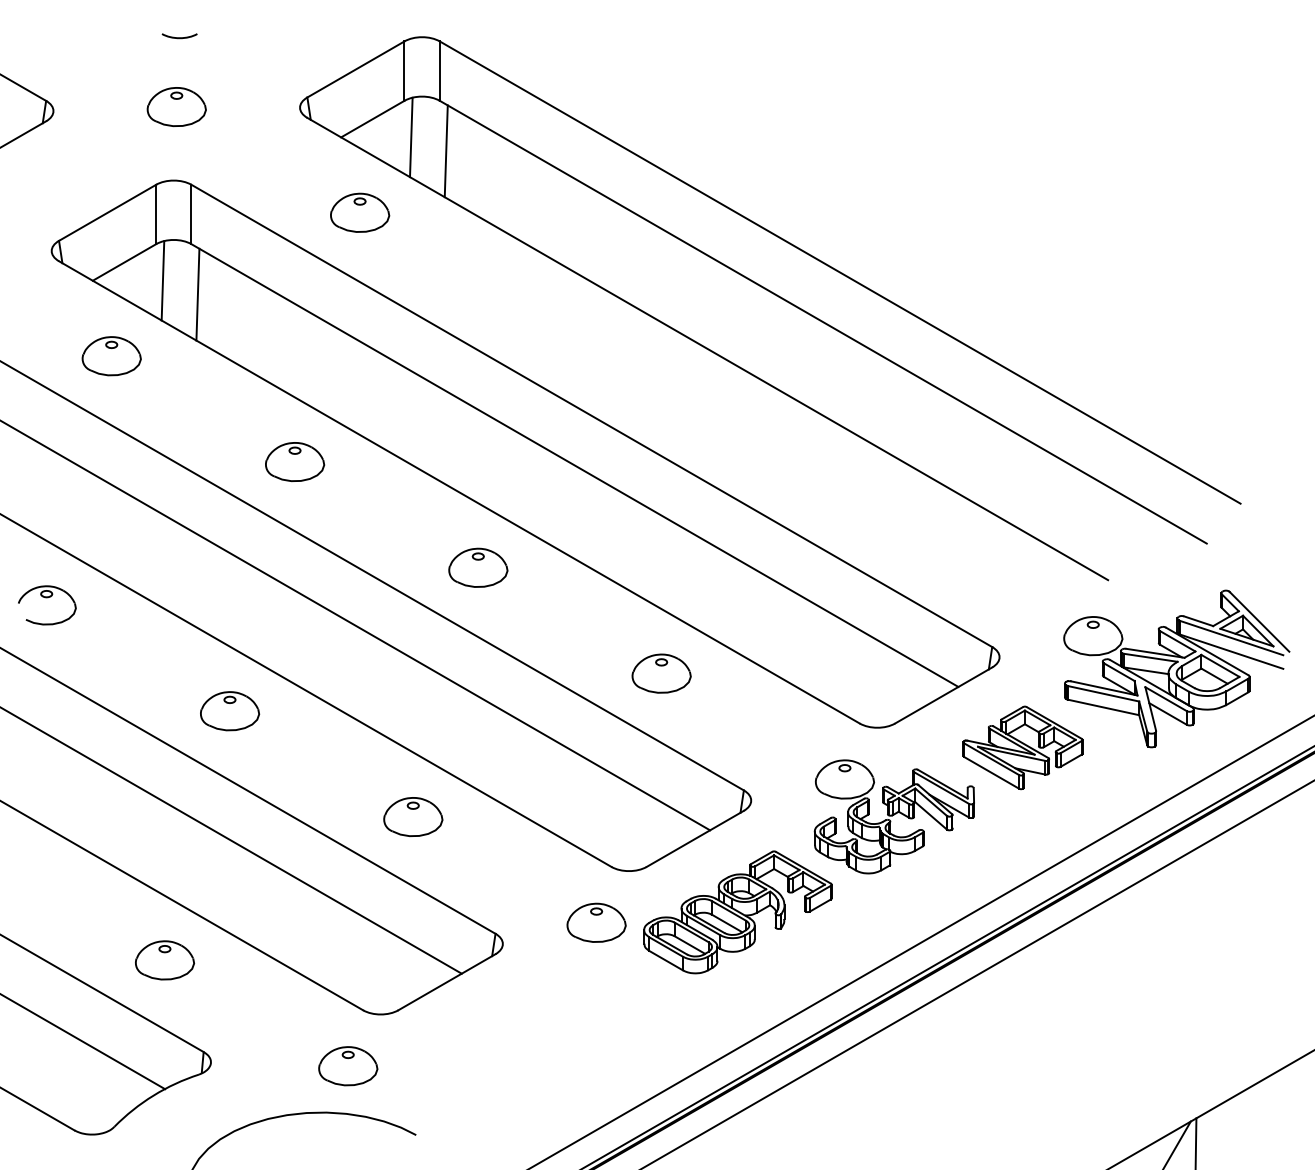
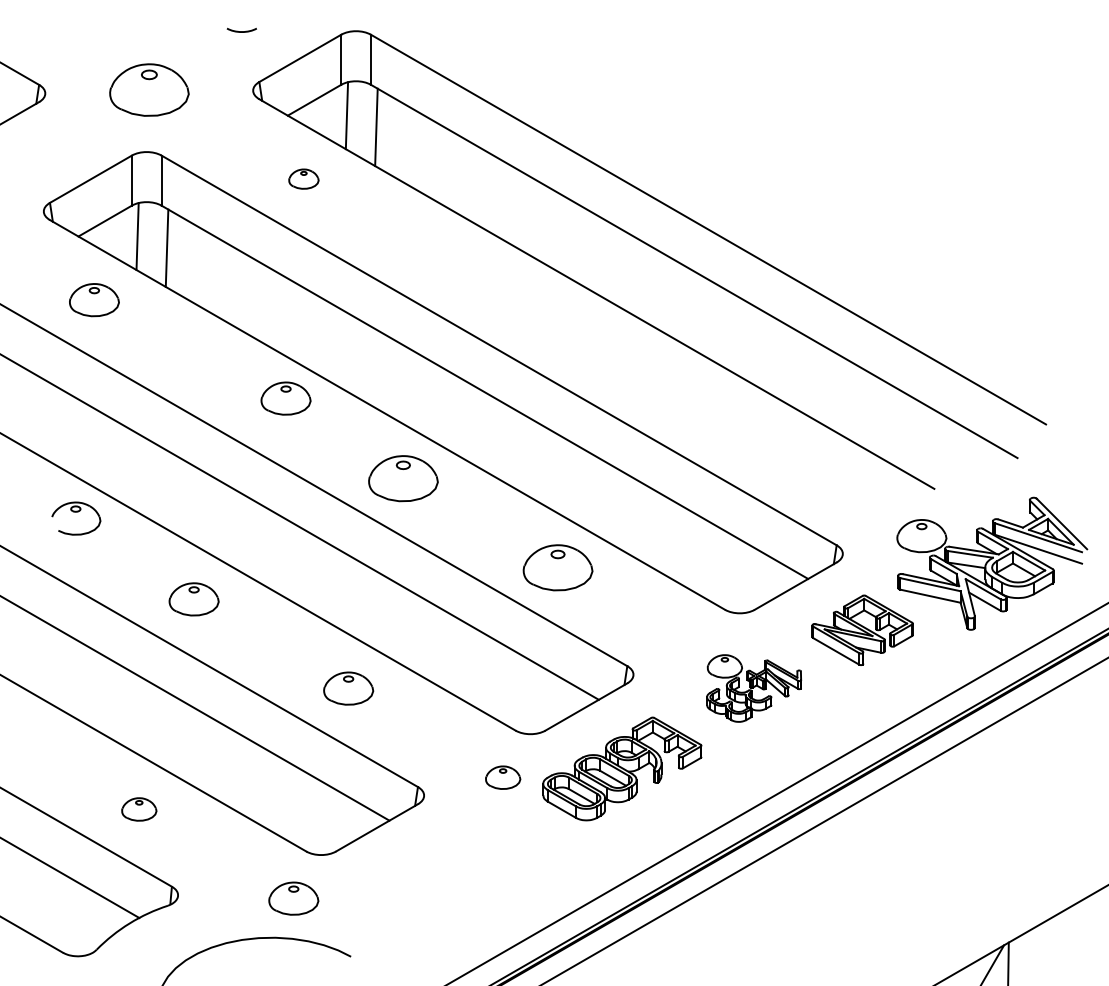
curve: (179, 37) -> (241, 31), moved
part: (176, 106) -> (149, 89), size x1.6
part: (360, 212) -> (304, 178), size x0.6
part: (295, 461) -> (286, 398), moved
part: (478, 567) -> (403, 478), size x1.4
part: (47, 598) -> (76, 512), moved
part: (661, 673) -> (557, 567), size x1.4
part: (893, 816) -> (753, 688), size x0.7
part: (596, 922) -> (503, 777), size x0.7
part: (164, 960) -> (138, 809), size x0.7

